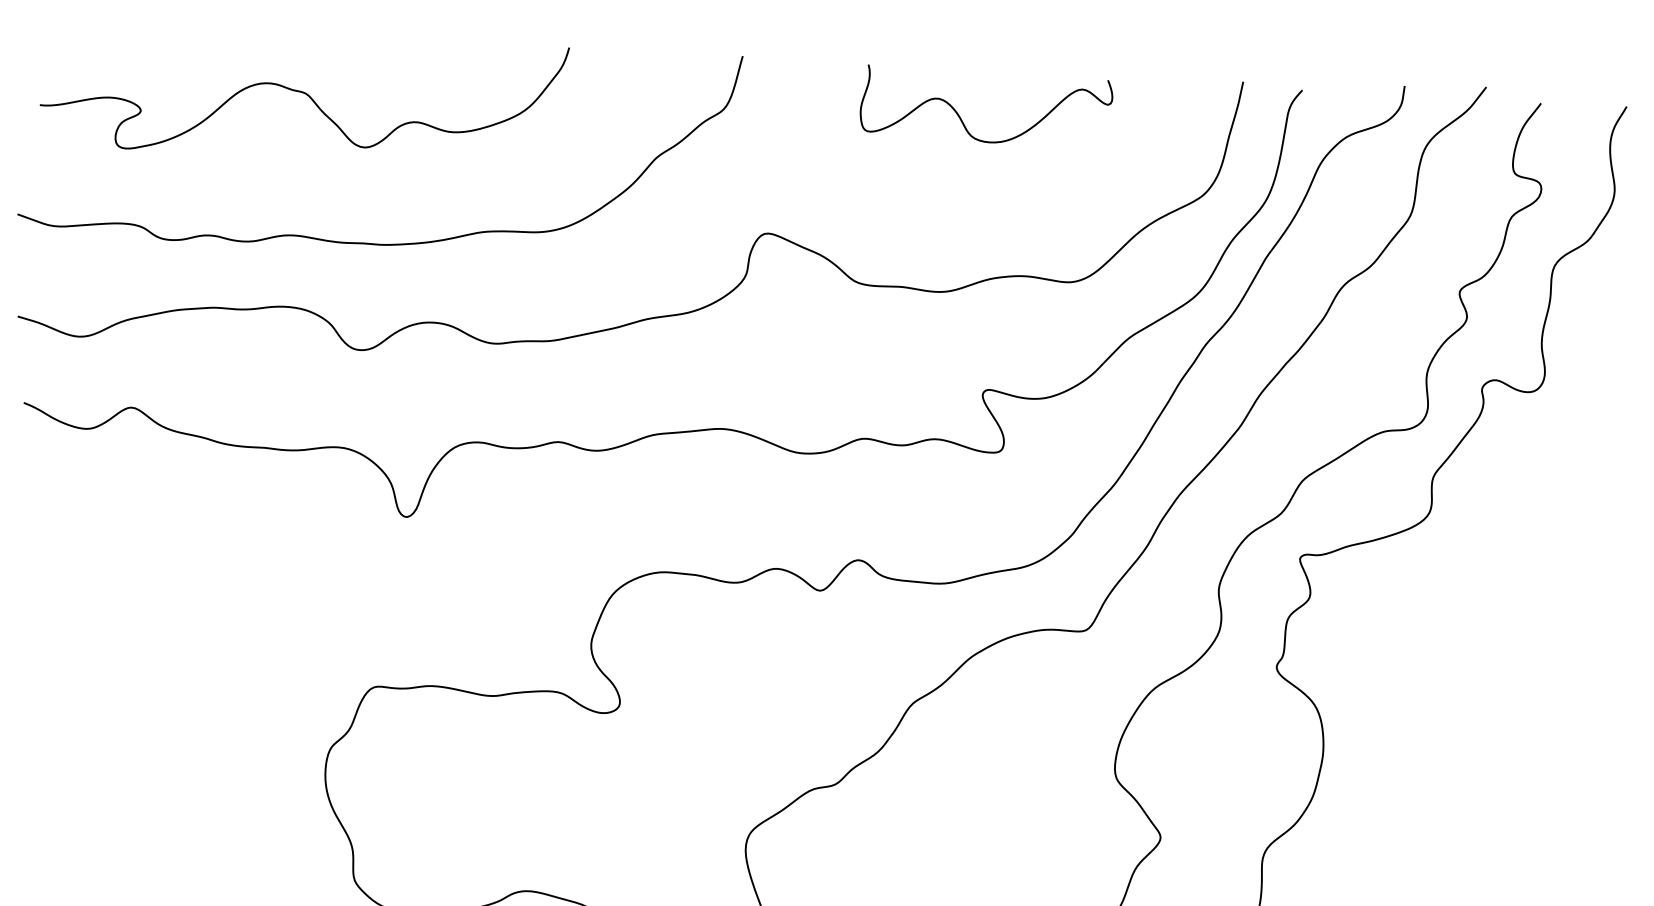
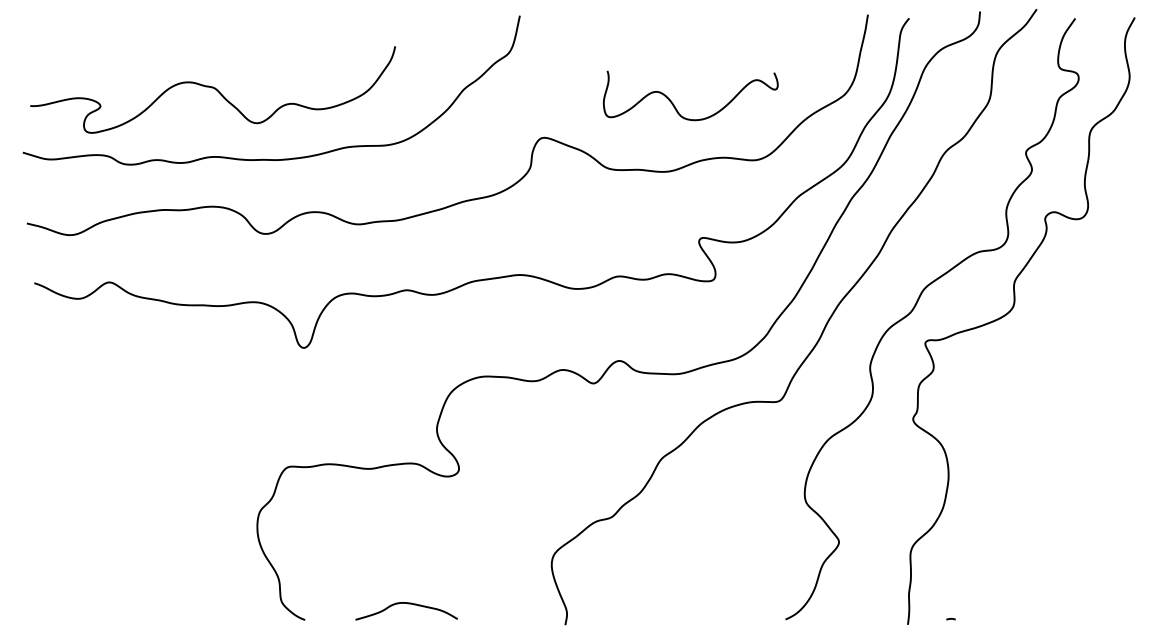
curve: (303, 94) -> (212, 88), moved
curve: (962, 118) -> (674, 104), moved

